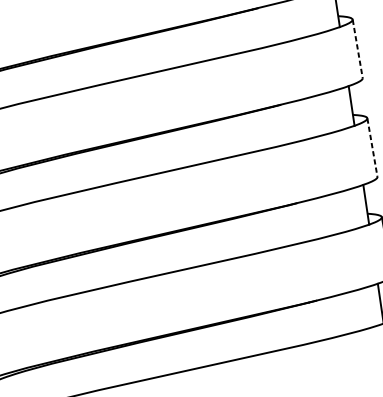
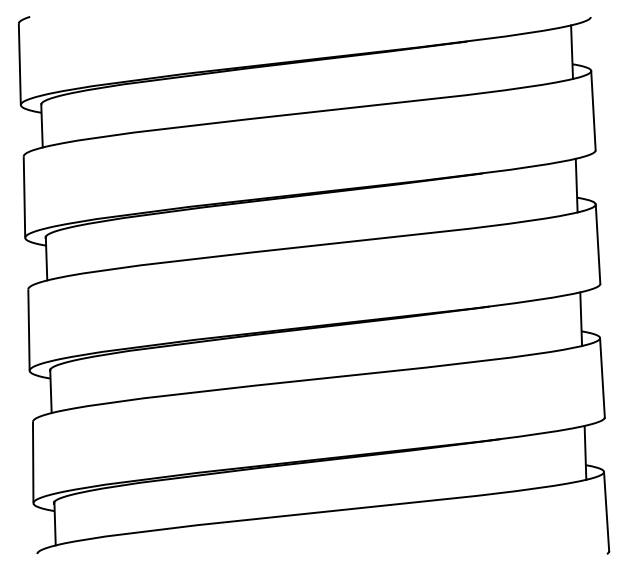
line: (357, 48) -> (593, 110), dashed -> solid
line: (372, 147) -> (598, 244), dashed -> solid

